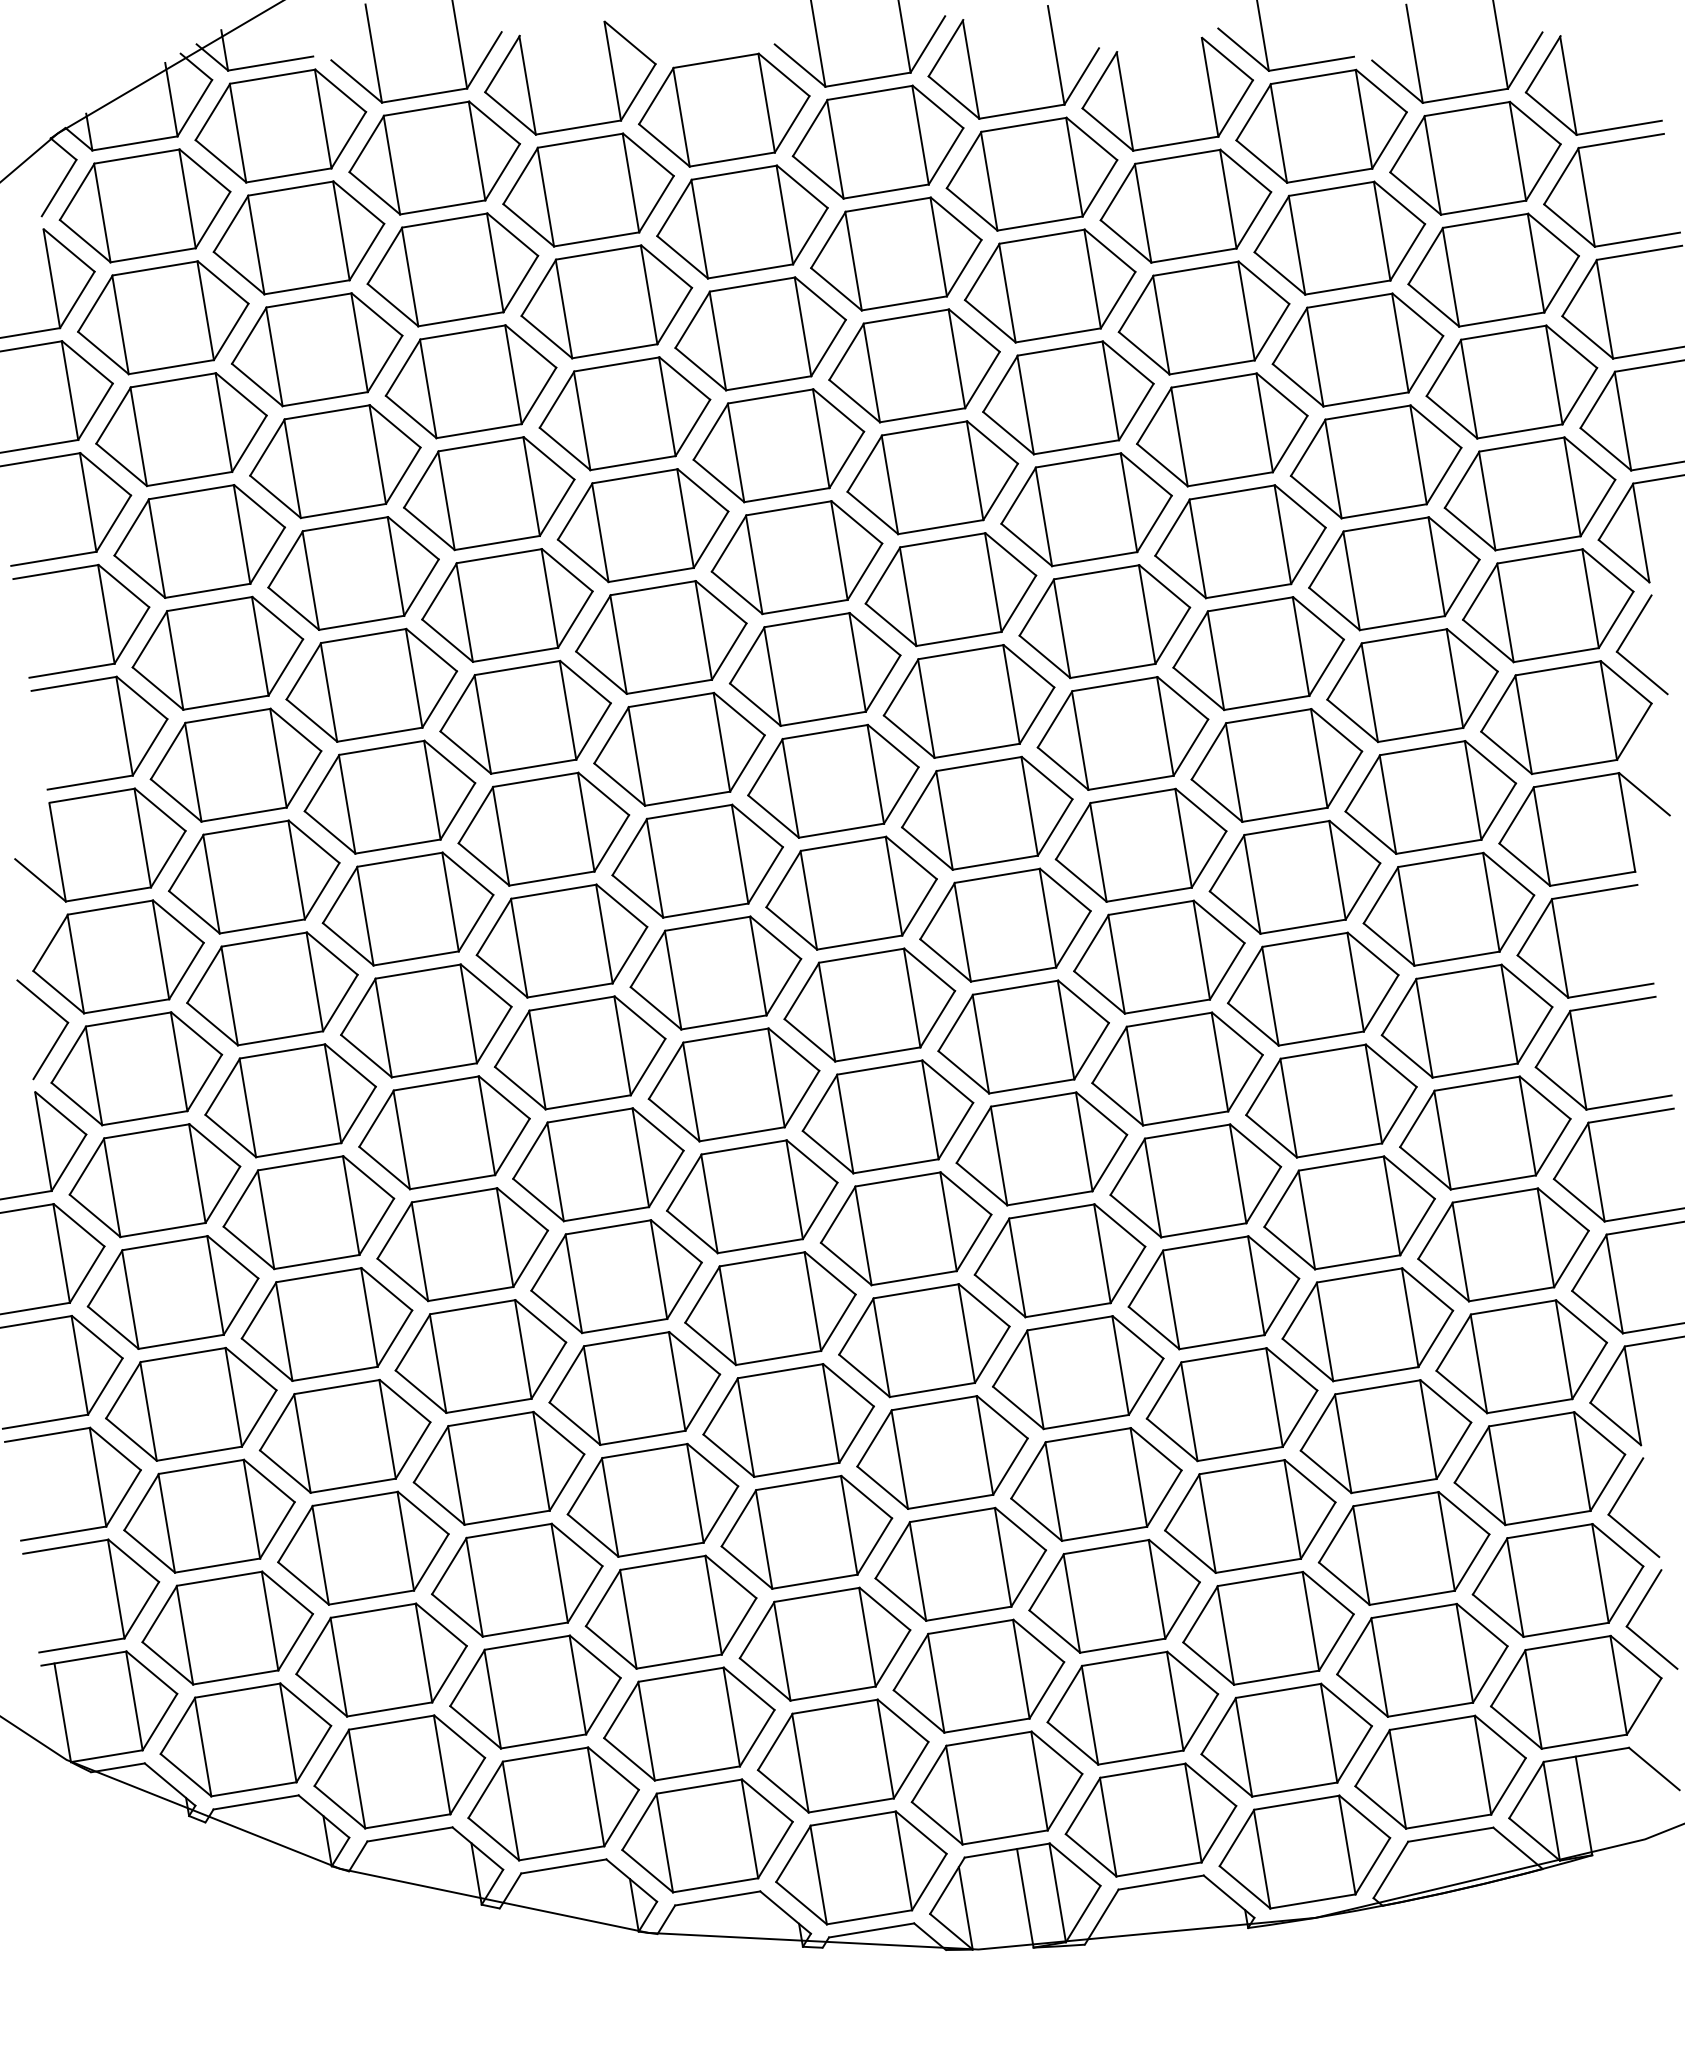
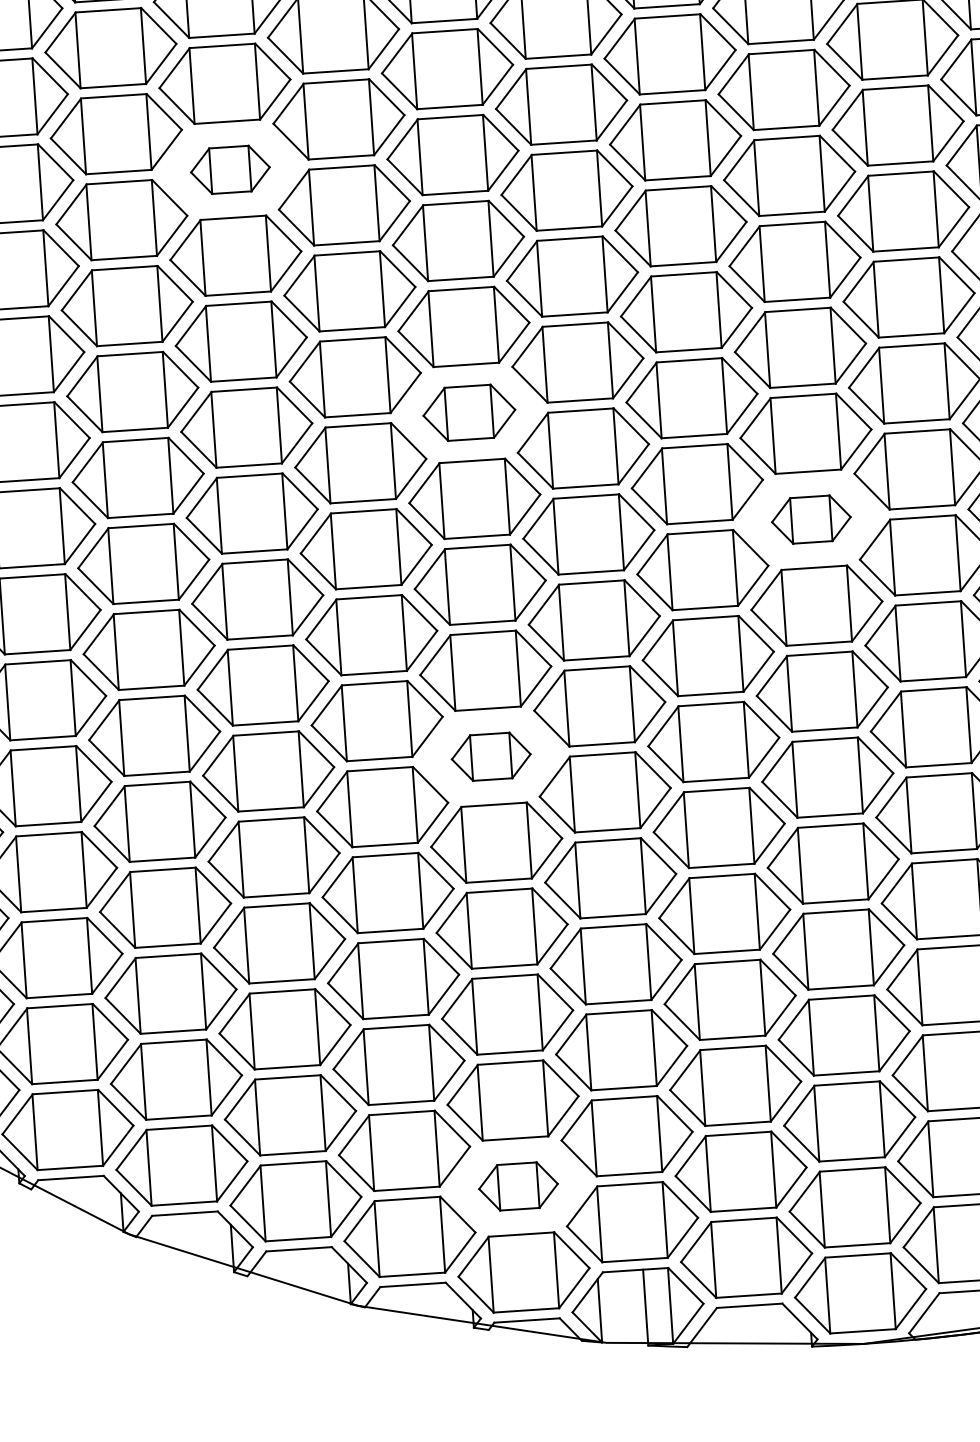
part: (335, 461) -> (230, 169), size x0.6
part: (679, 748) -> (469, 412), size x0.7
part: (1140, 844) -> (810, 519), size x0.6
part: (752, 1196) -> (491, 756), size x0.6
part: (842, 1755) -> (518, 1186), size x0.6

